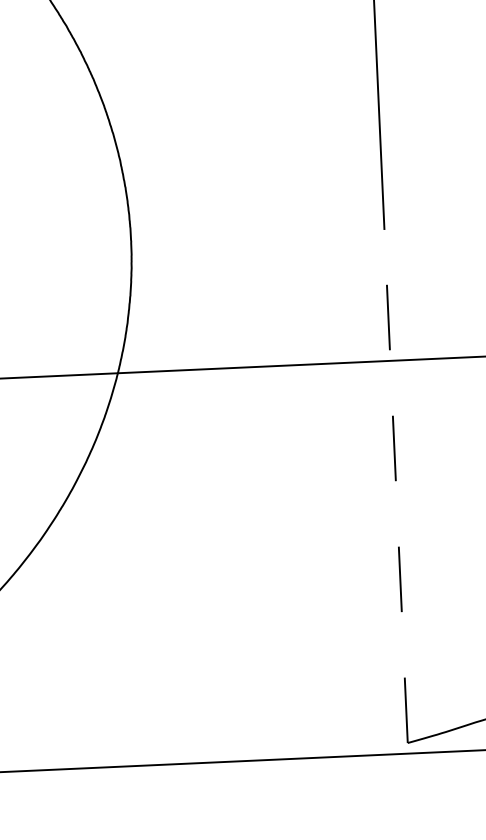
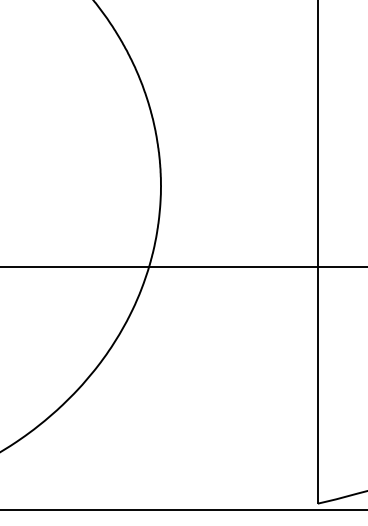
line: (395, 485) -> (317, 344), dashed -> solid

